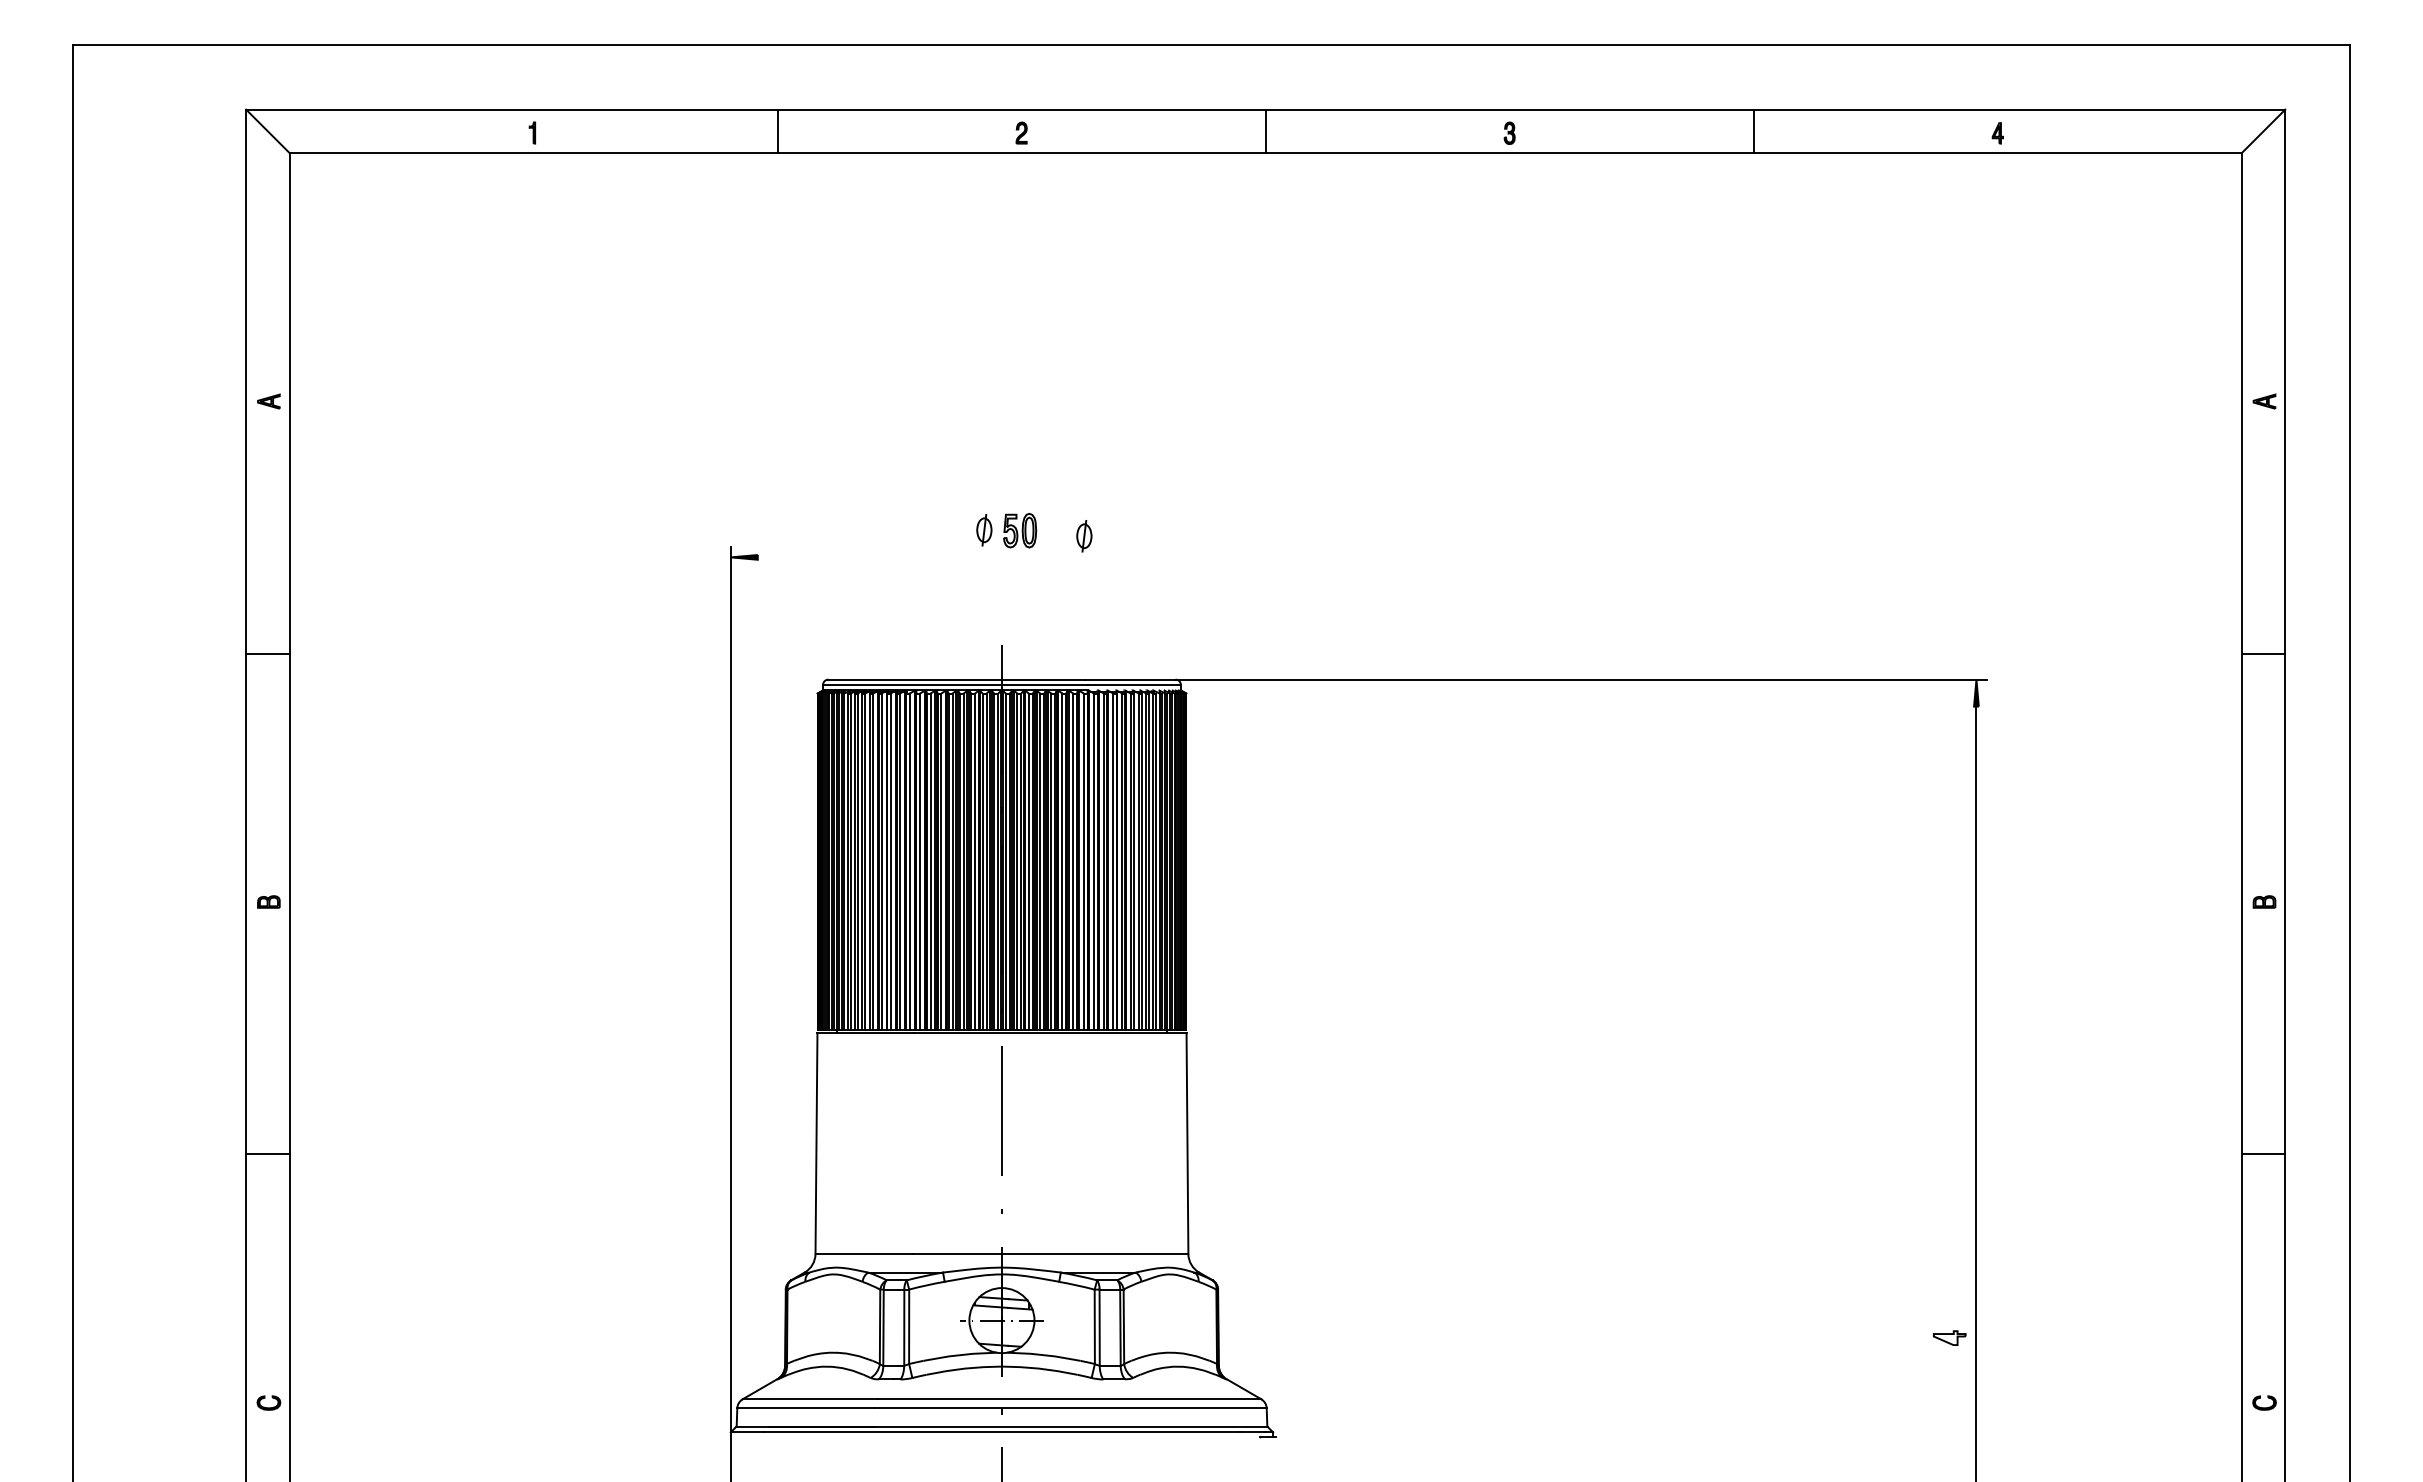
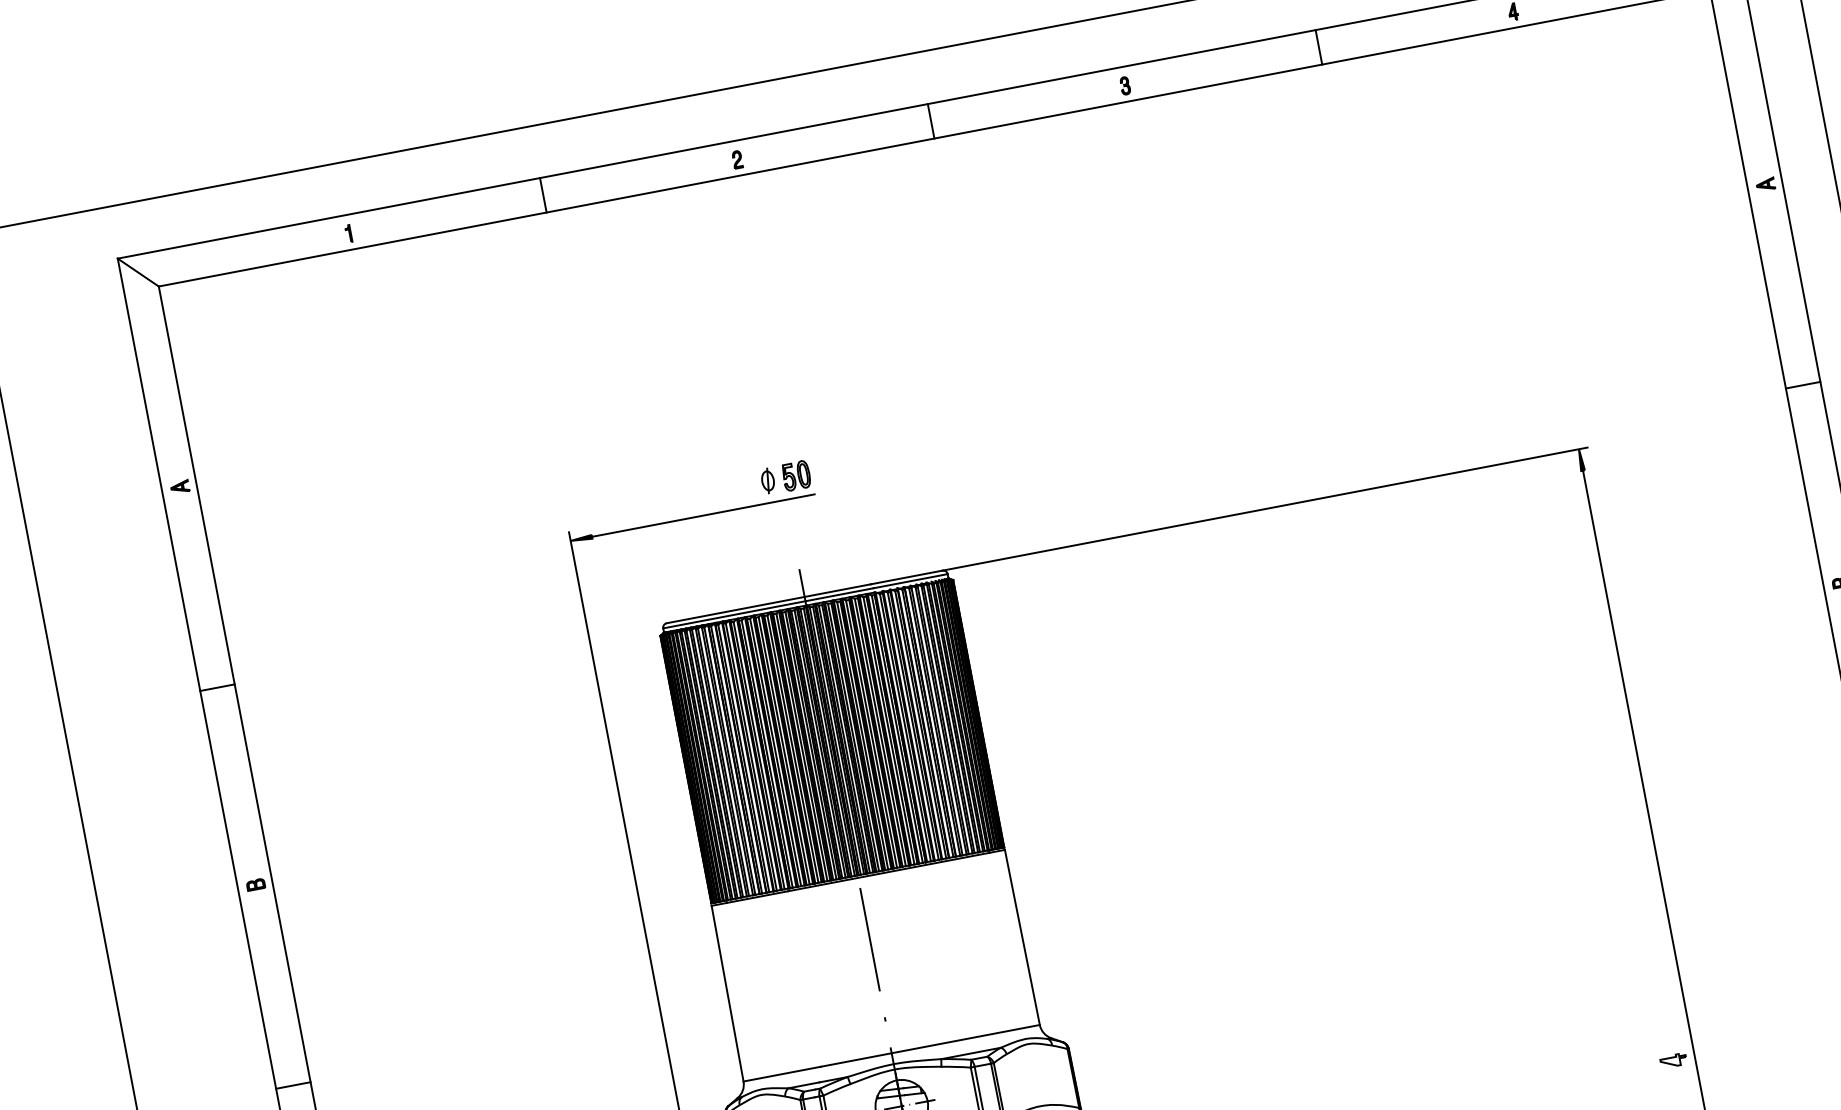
part: (1084, 536) -> (848, 470), removed
line: (897, 557) -> (703, 515), added
part: (1949, 1337) -> (1673, 1060), moved

